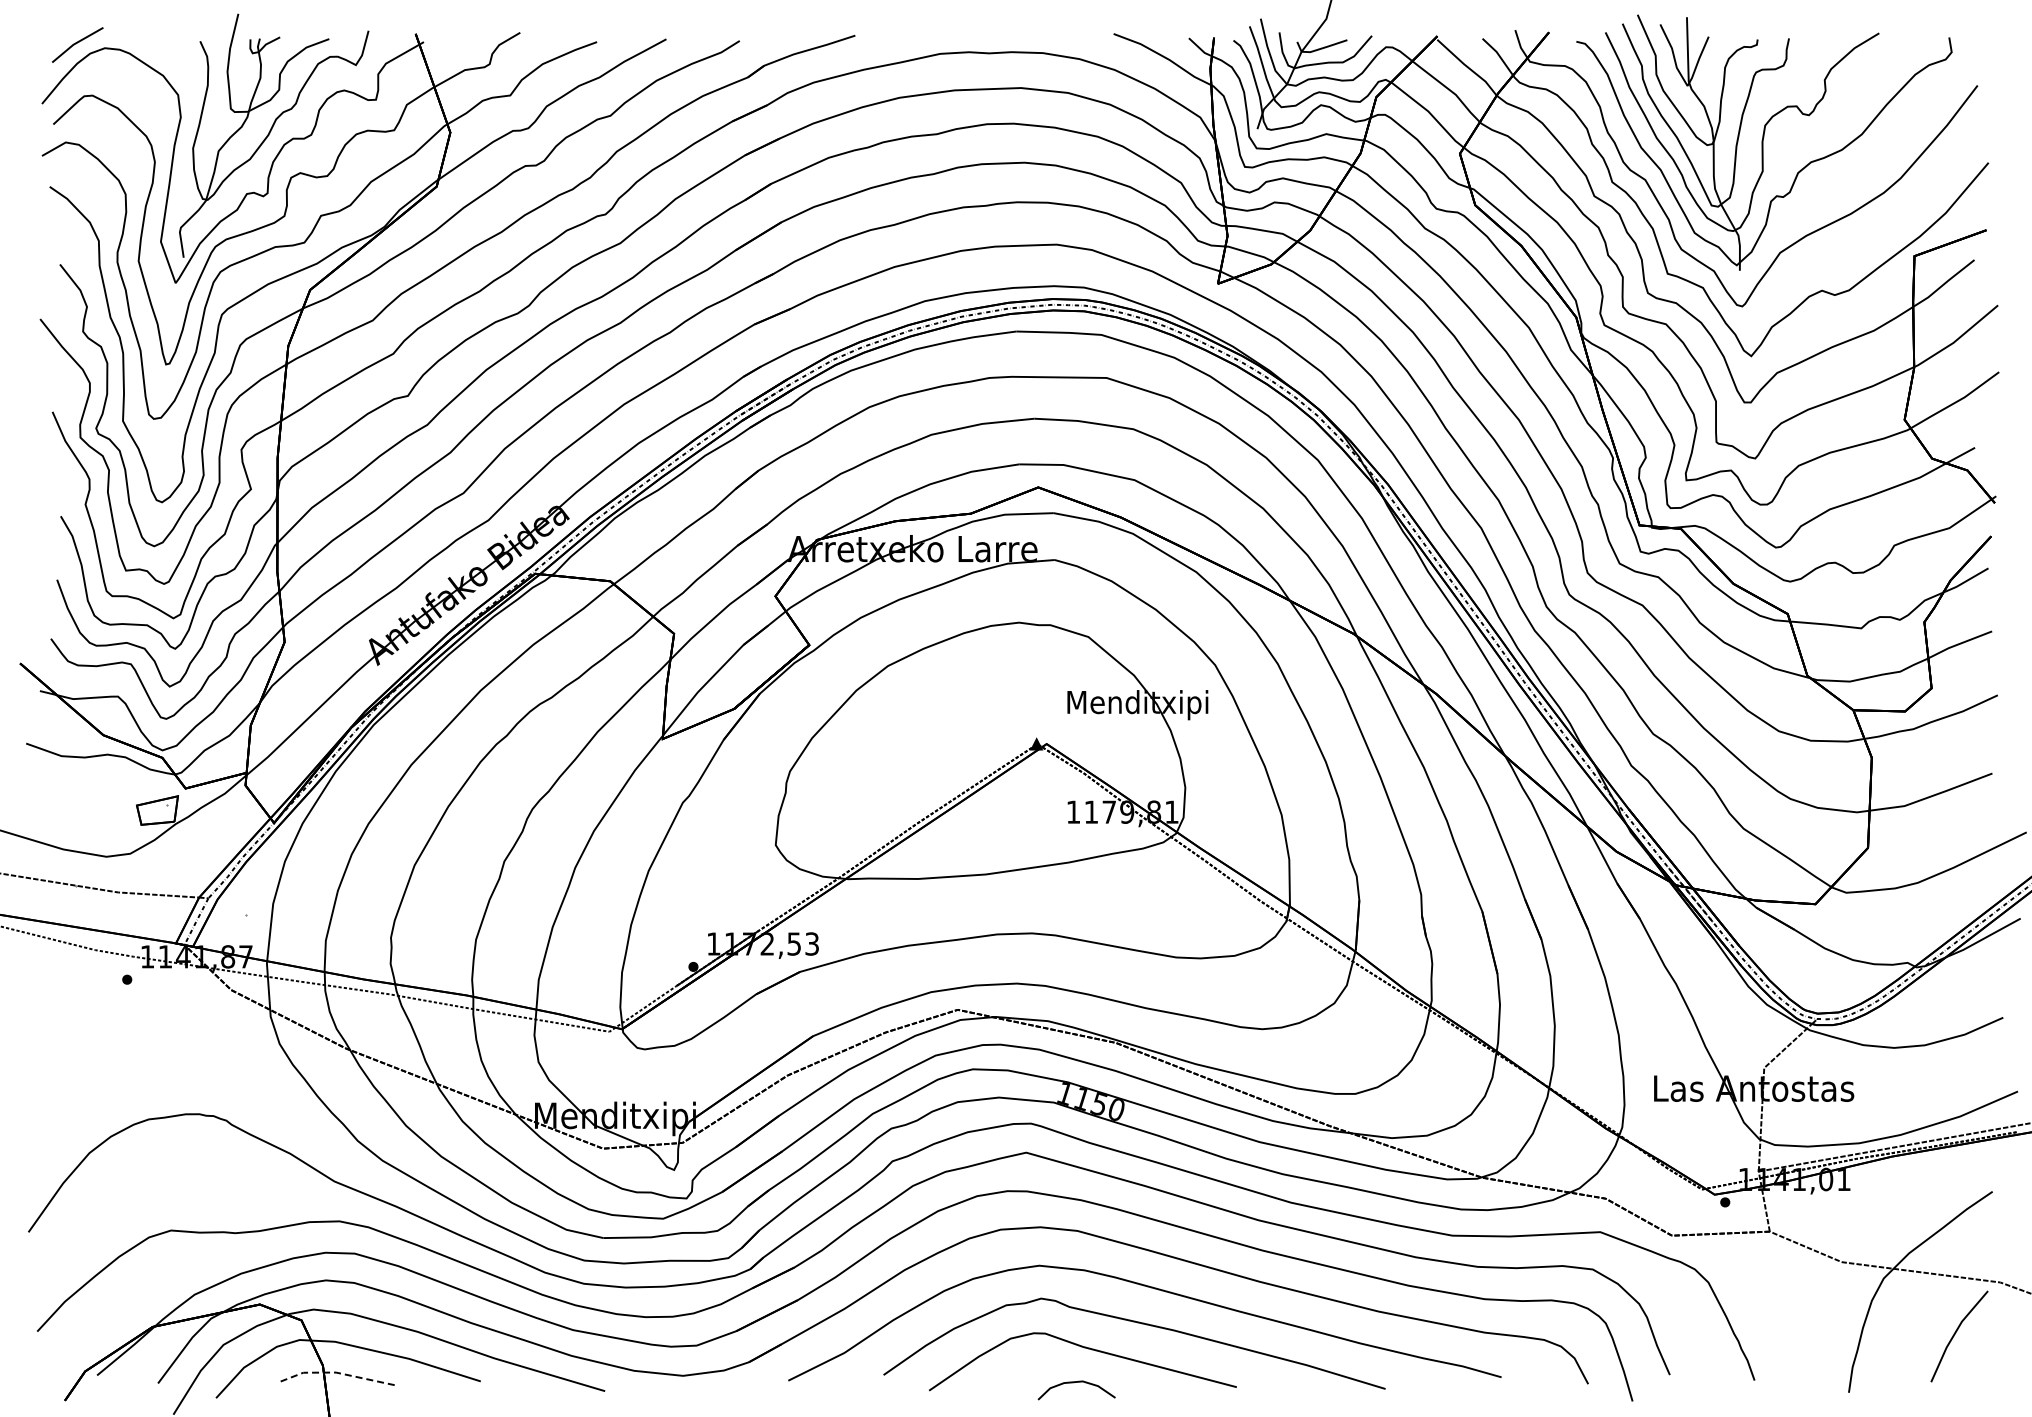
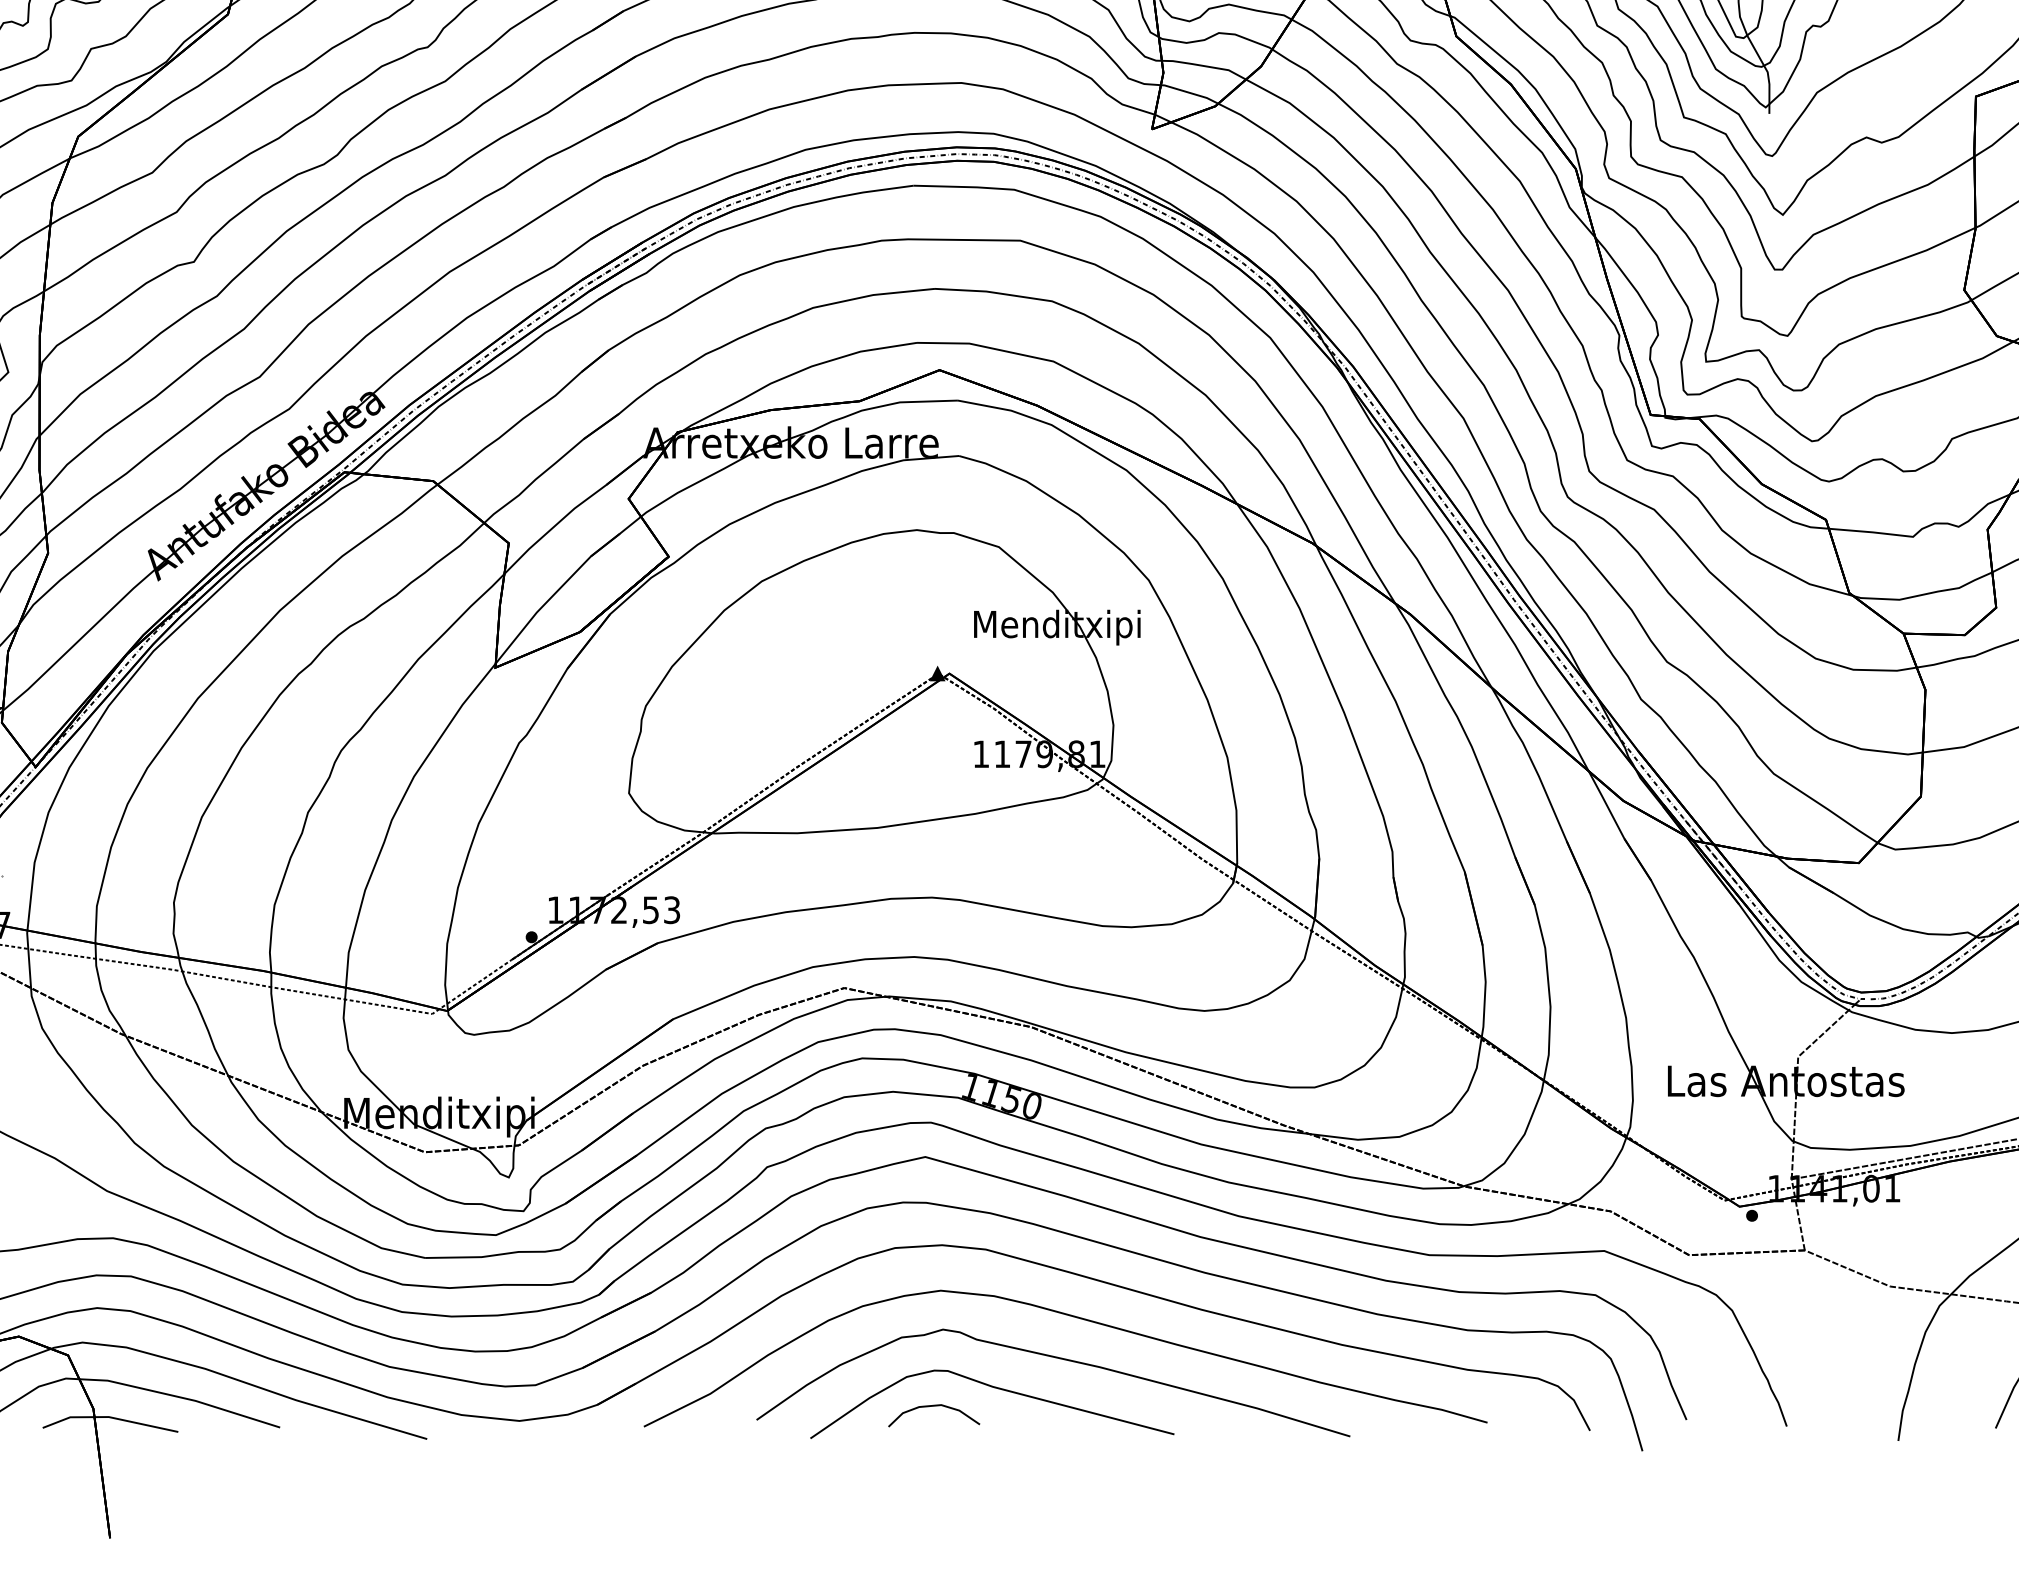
line: (336, 1372) -> (109, 1416), dashed -> solid
curve: (1074, 1383) -> (931, 1407), moved

